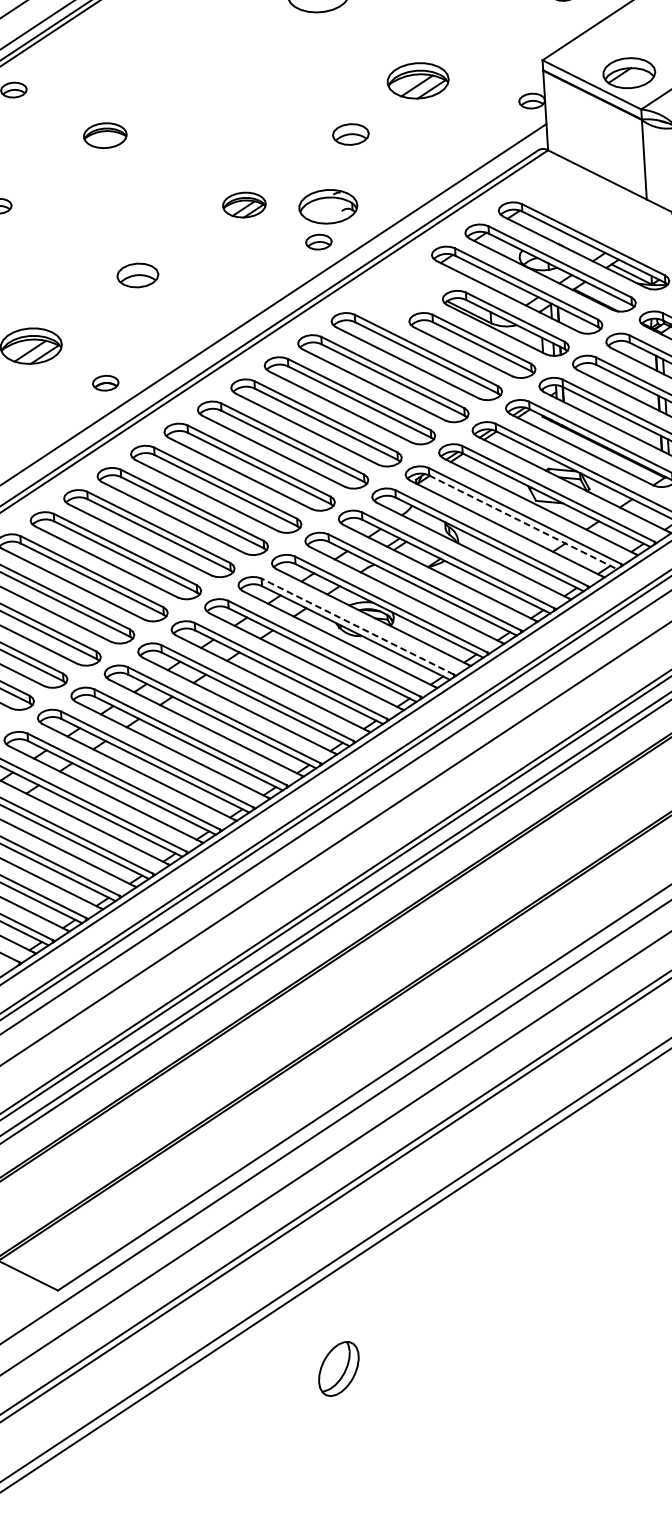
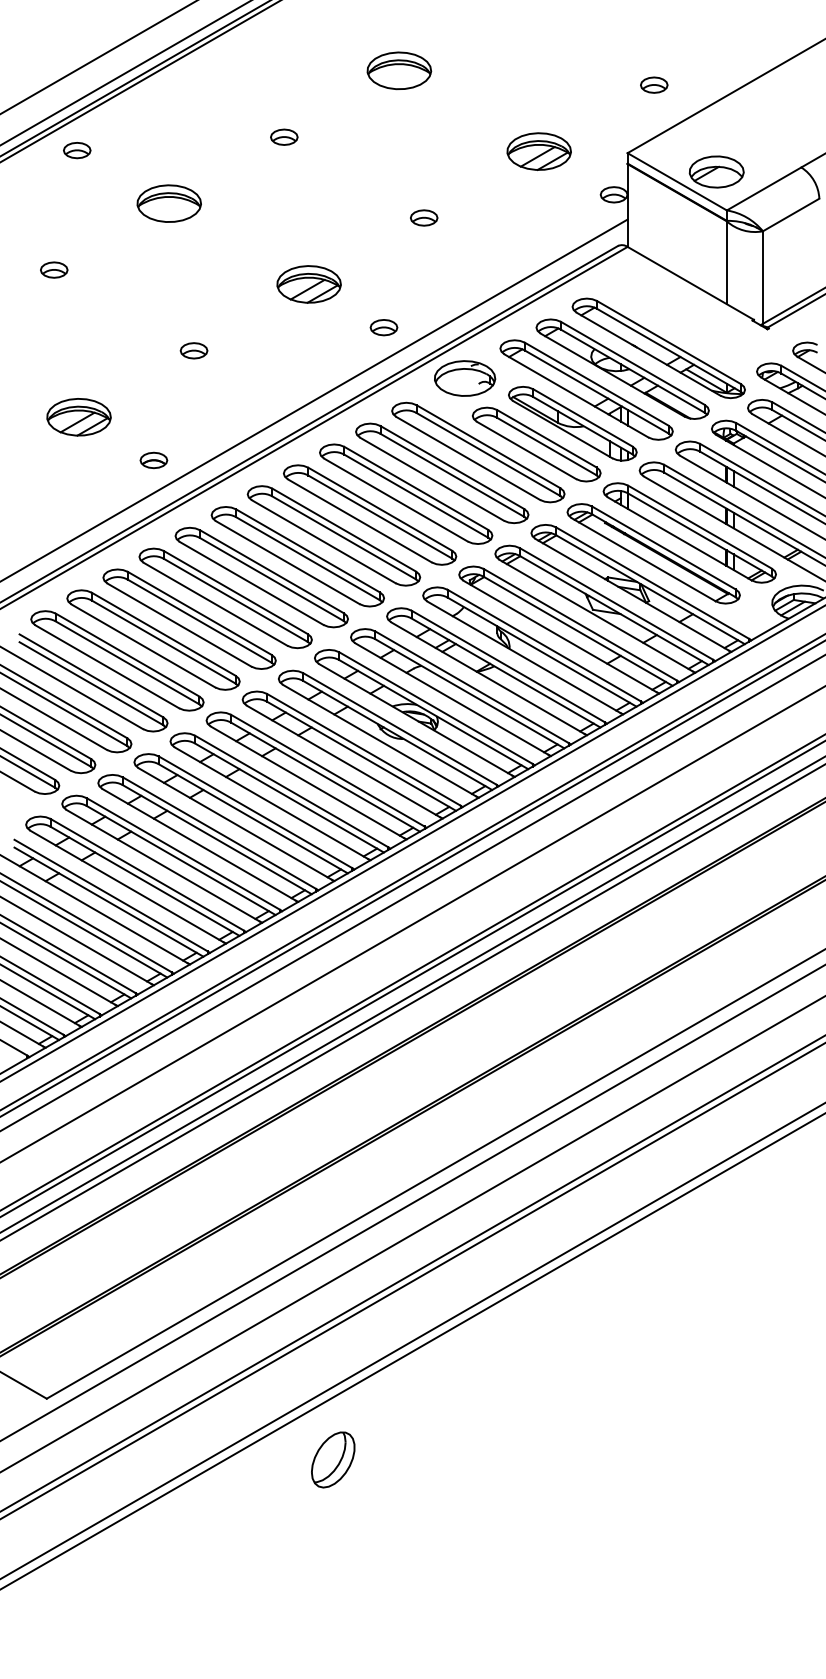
part: (212, 64) -> (284, 136), added
part: (417, 80) -> (538, 151), moved
part: (351, 134) -> (424, 217), size x0.71
part: (104, 135) -> (168, 203), size x1.43
part: (243, 205) -> (308, 284), size x1.43
part: (328, 206) -> (465, 378), moved
part: (137, 275) -> (193, 350), size x0.62
line: (523, 522) -> (578, 631), dashed -> solid
line: (357, 626) -> (399, 728), dashed -> solid
part: (339, 1368) -> (333, 1459), moved

